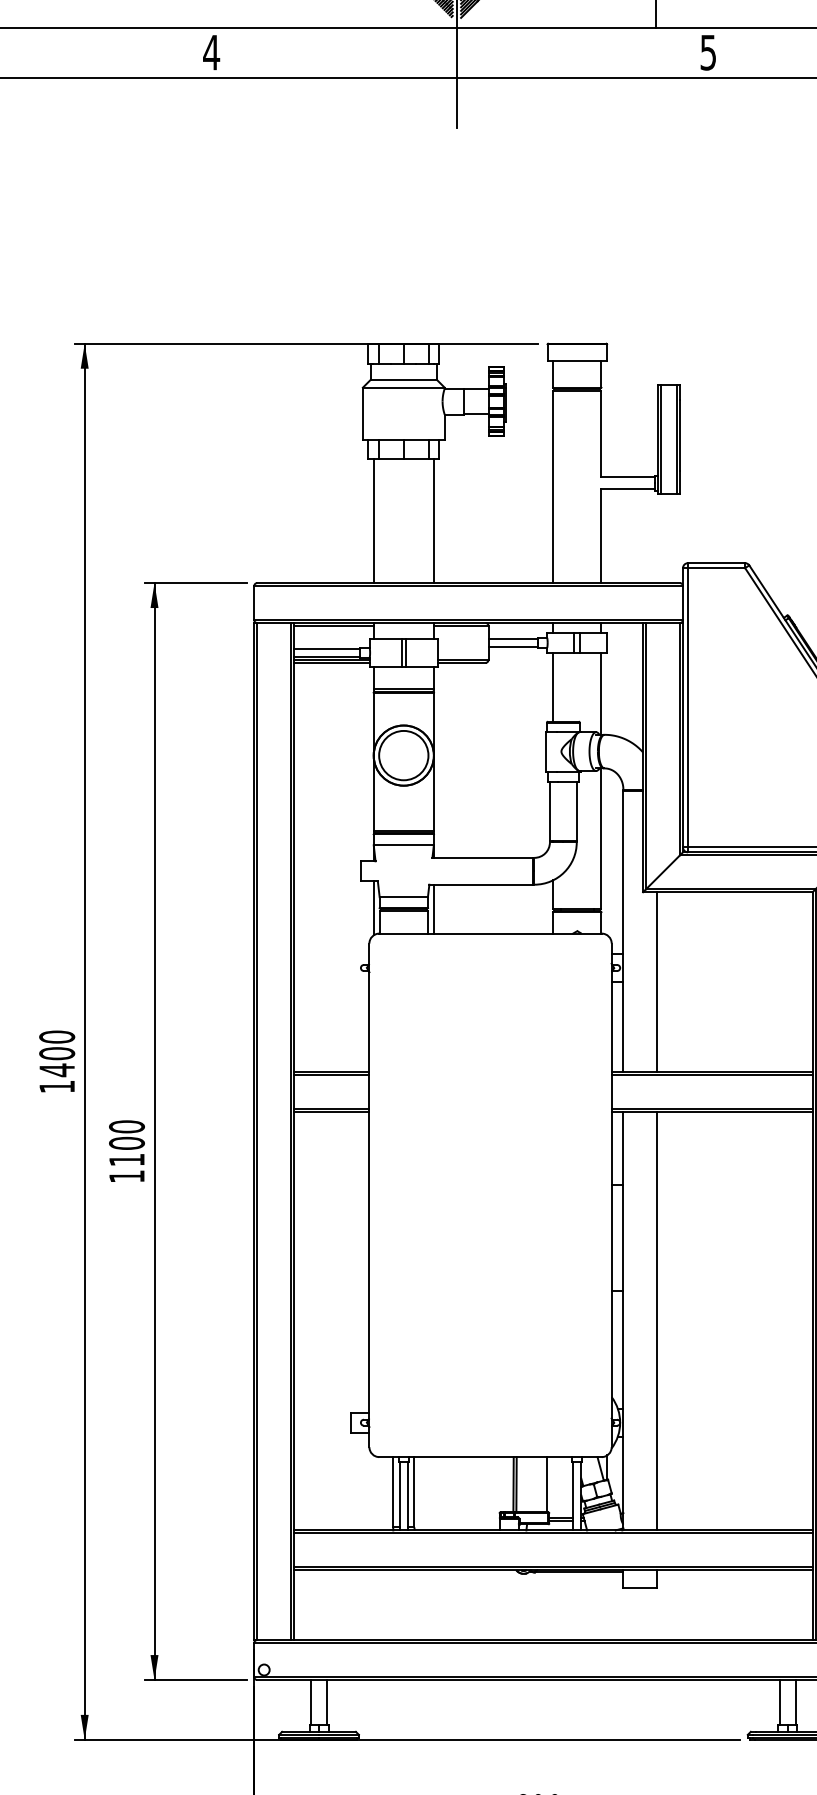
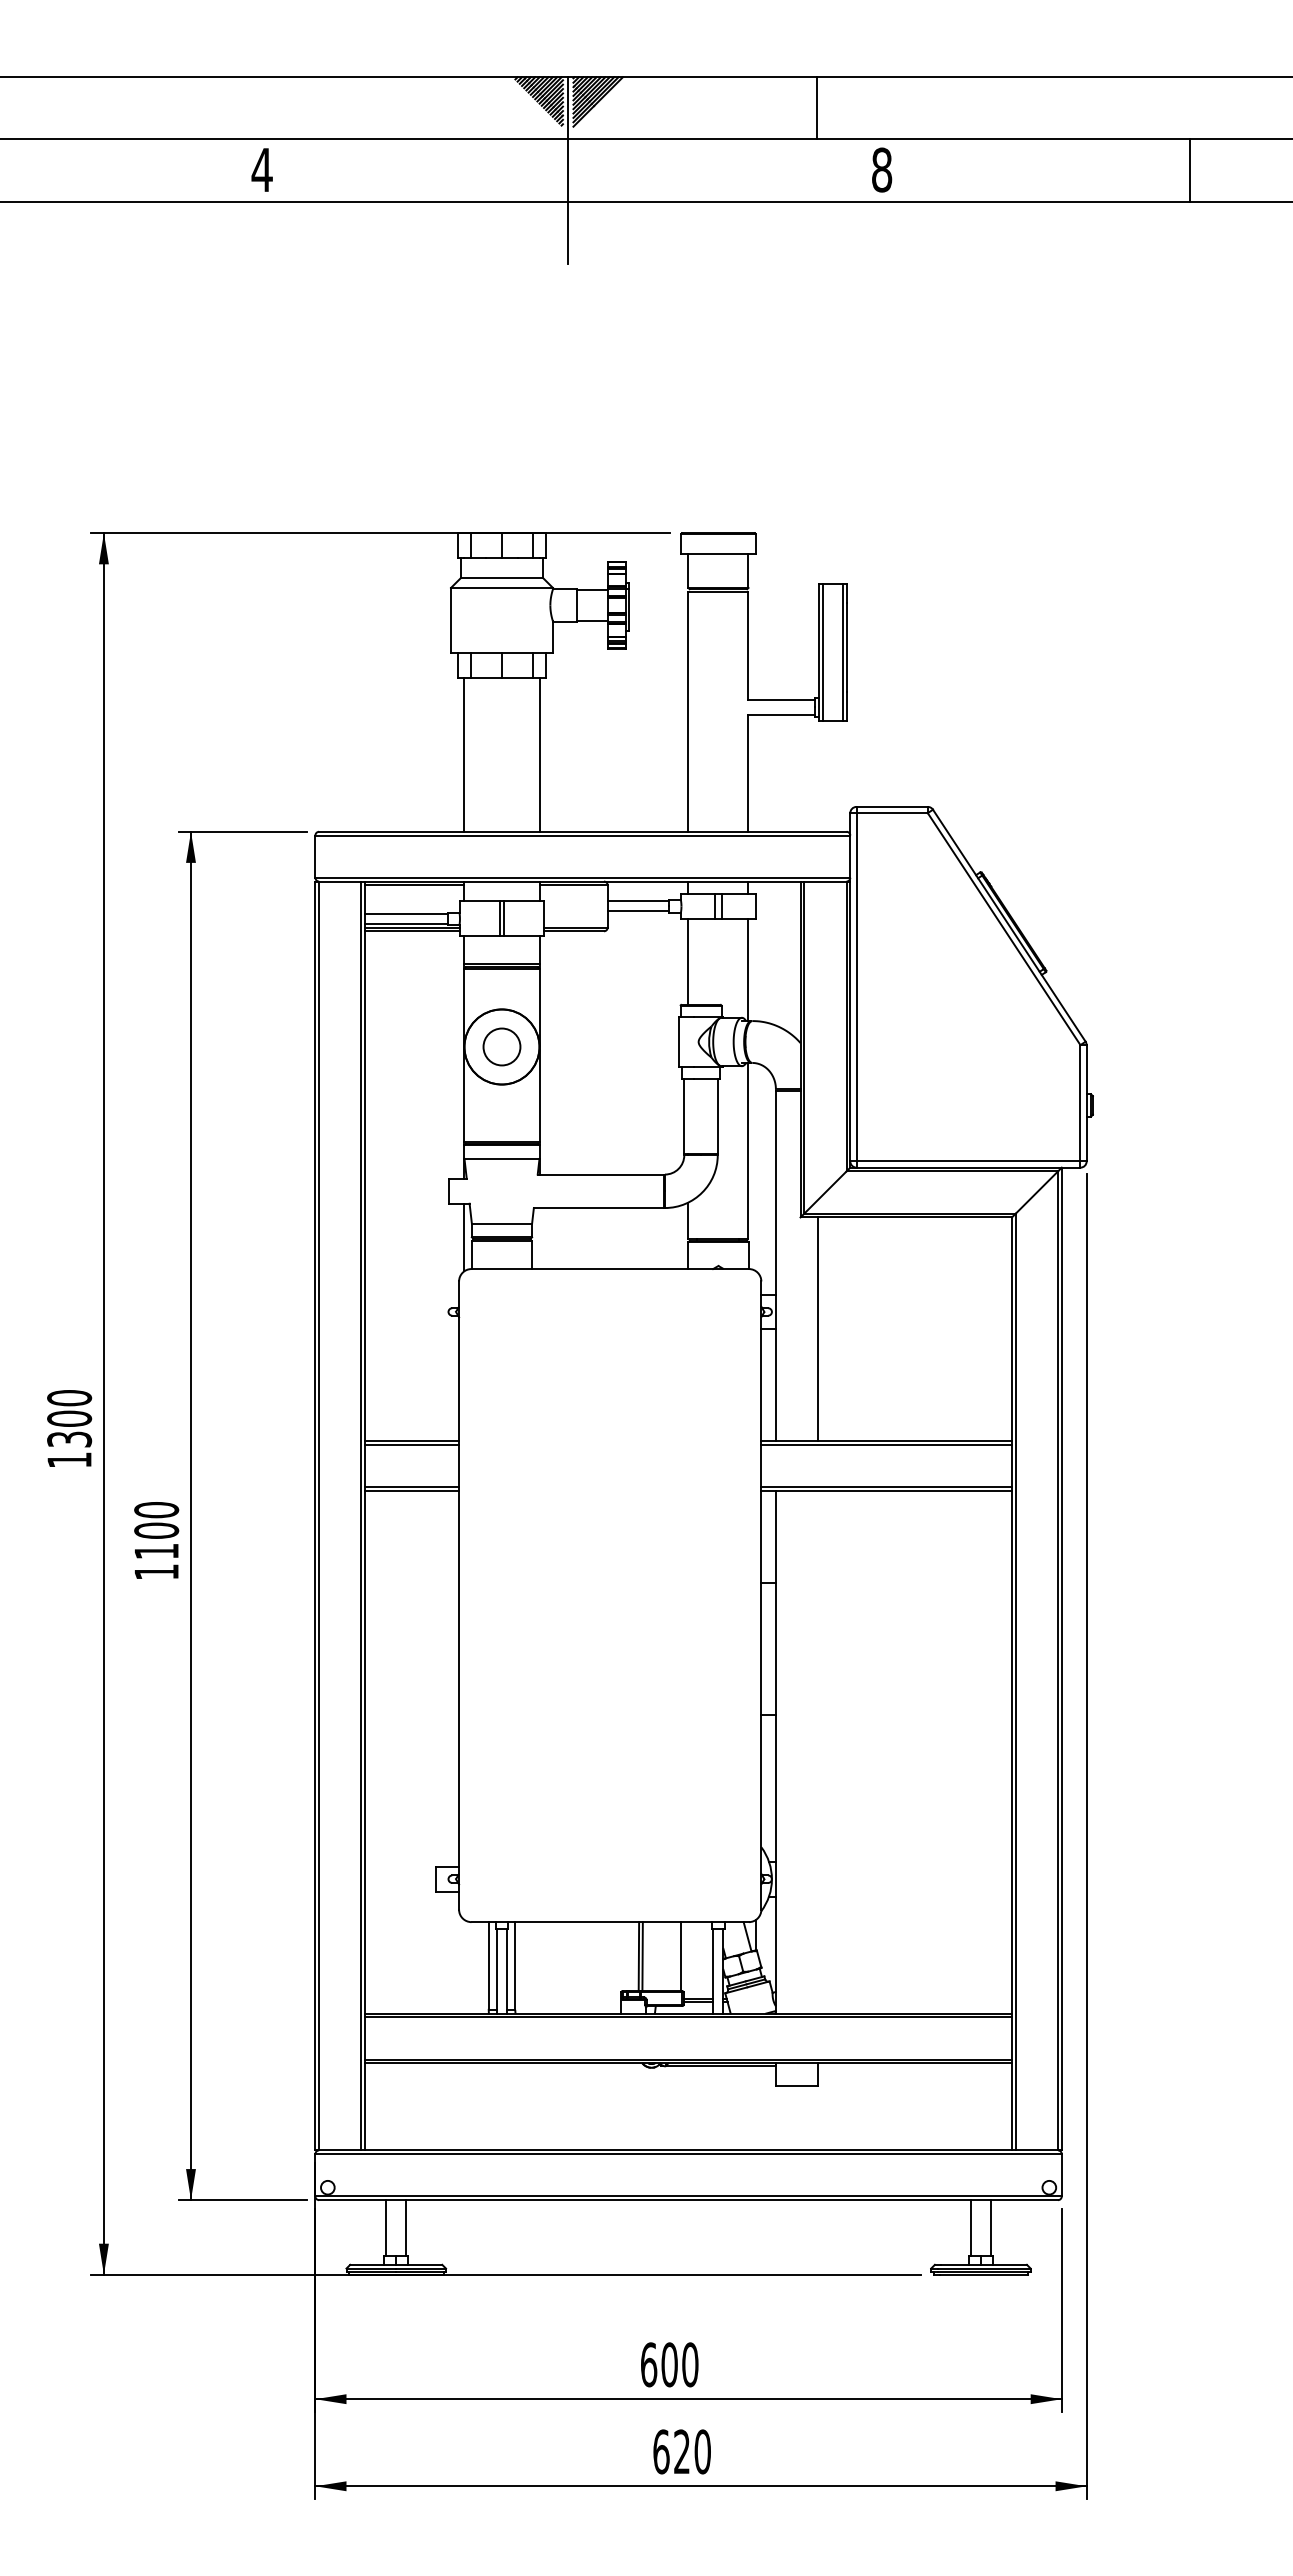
text: (708, 52) -> (882, 169), 5 -> 8
circle: (403, 755) -> (501, 1046), size x0.6
line: (433, 909) -> (539, 1238), removed
text: (57, 1070) -> (69, 1439), 1400 -> 1300
line: (656, 1321) -> (817, 1752), removed

